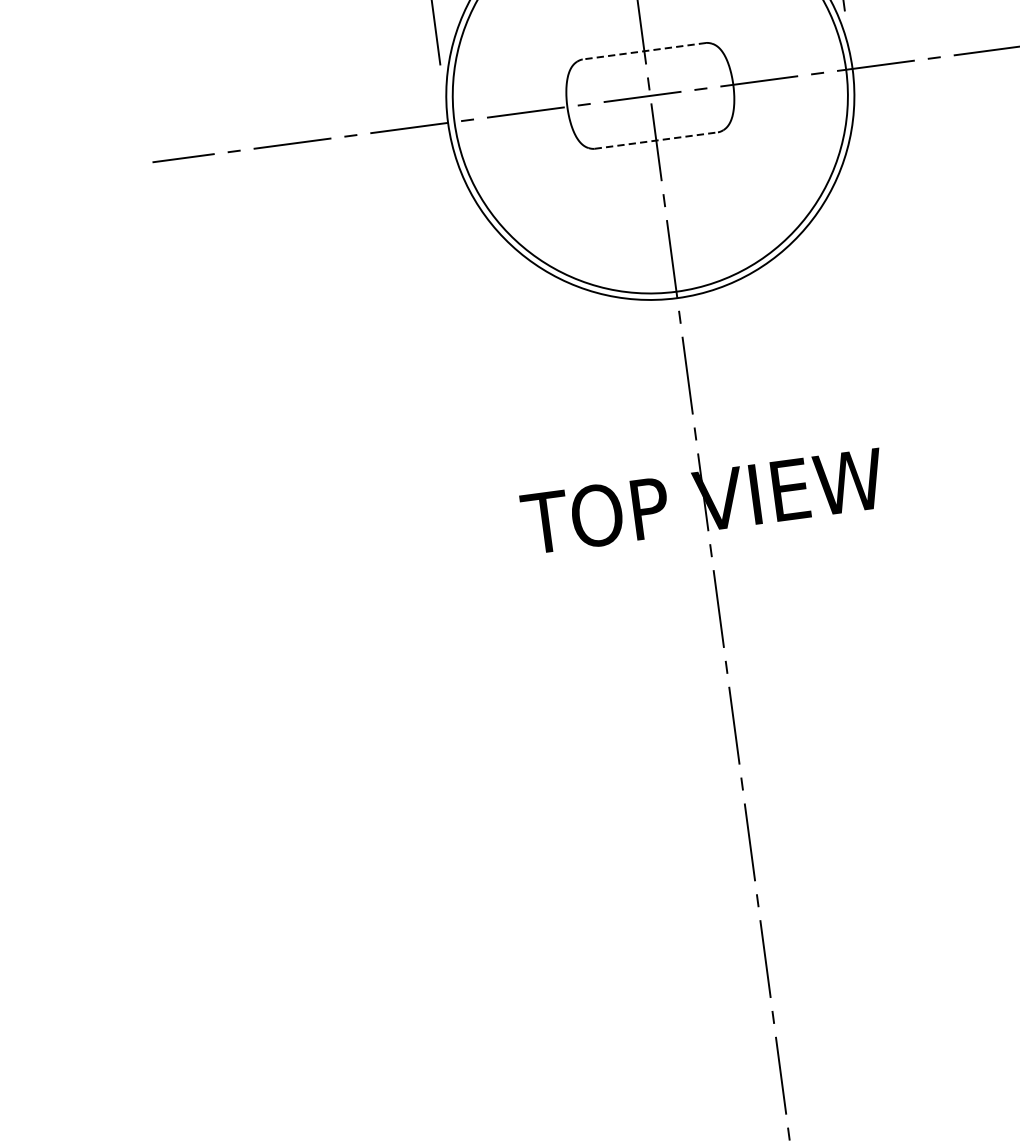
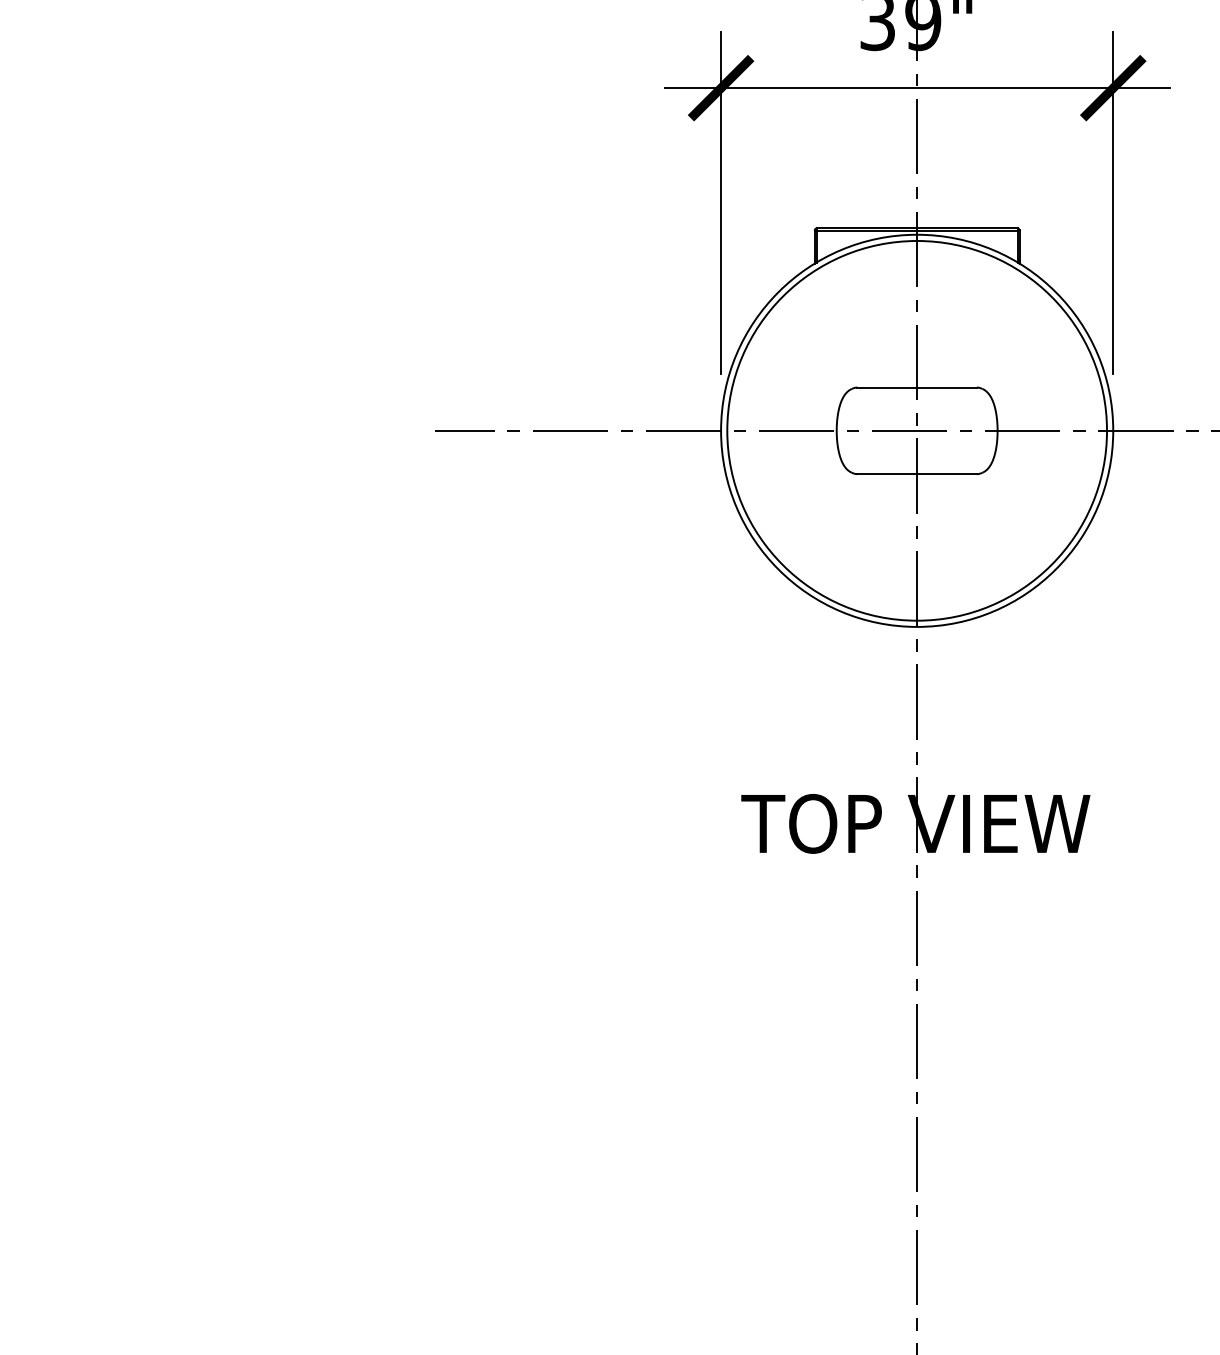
line: (644, 51) -> (917, 387), dashed -> solid
line: (656, 140) -> (917, 474), dashed -> solid

